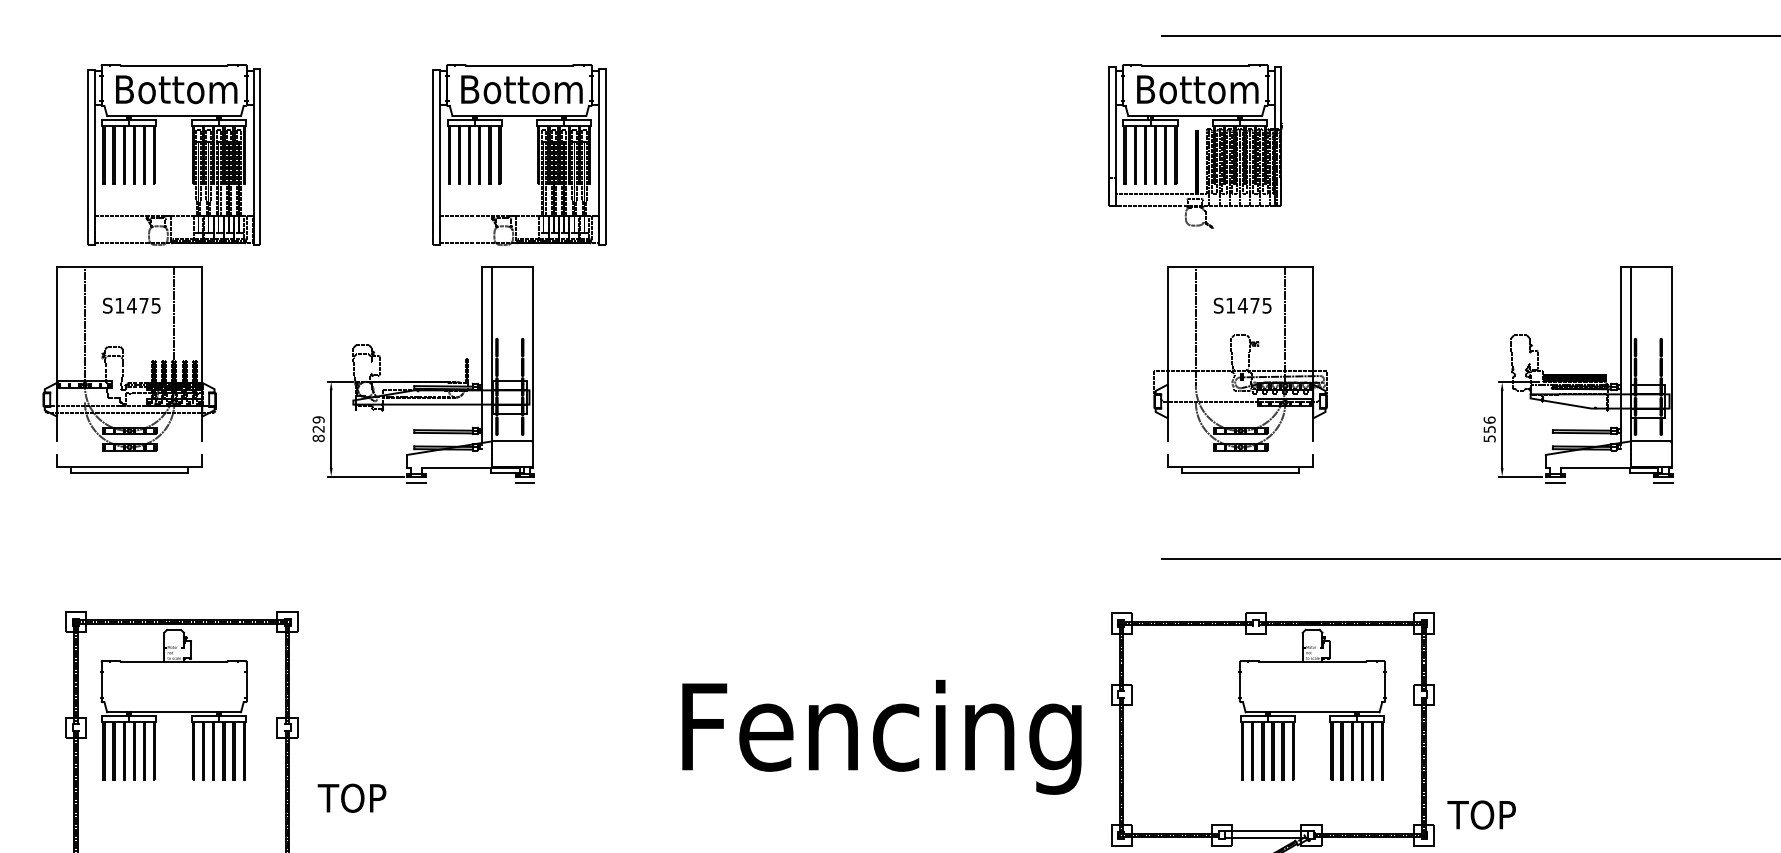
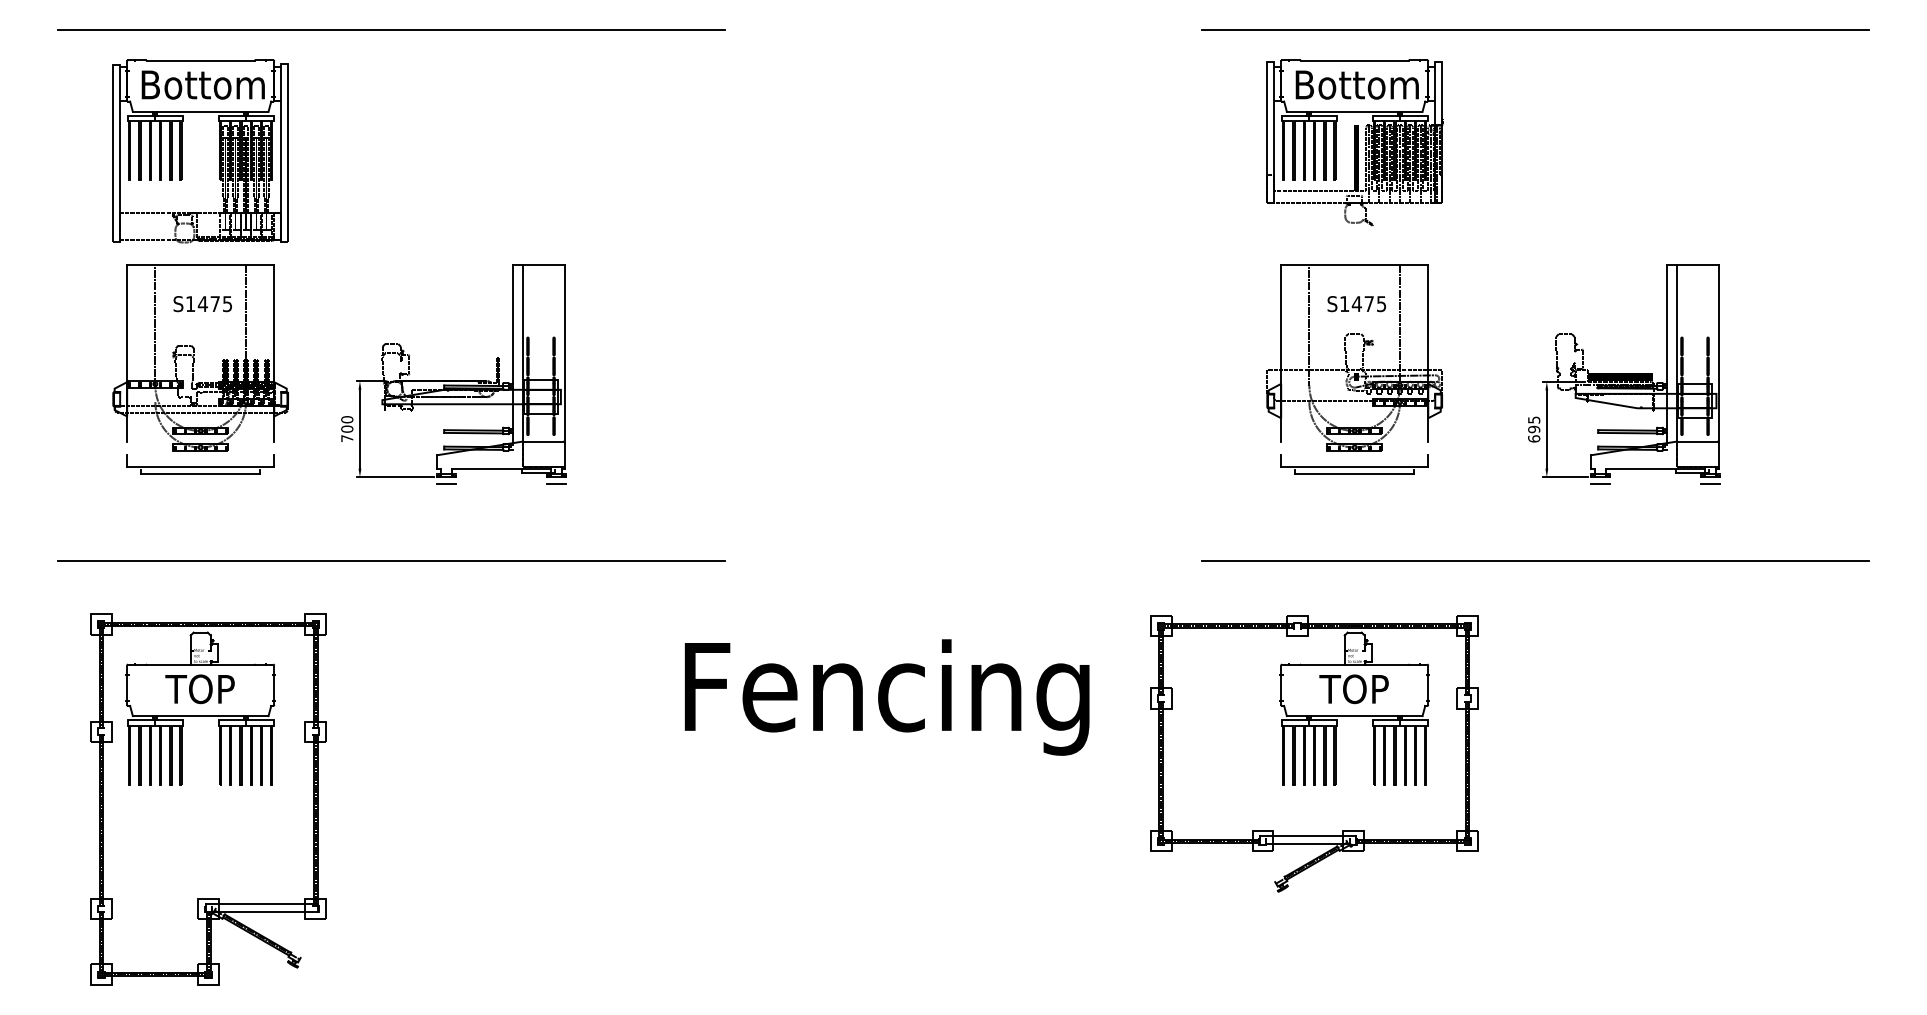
line: (362, 35) -> (391, 30), added
part: (1195, 146) -> (1354, 142), moved
part: (501, 155) -> (532, 151), removed
part: (129, 370) -> (200, 369), moved
part: (1240, 370) -> (1354, 369), moved
text: (318, 429) -> (347, 429), 829 -> 700
text: (1490, 429) -> (1534, 429), 556 -> 695
line: (362, 558) -> (391, 560), added
text: (881, 737) -> (886, 697), moved
text: (351, 798) -> (199, 689), moved
text: (1481, 815) -> (1353, 689), moved

